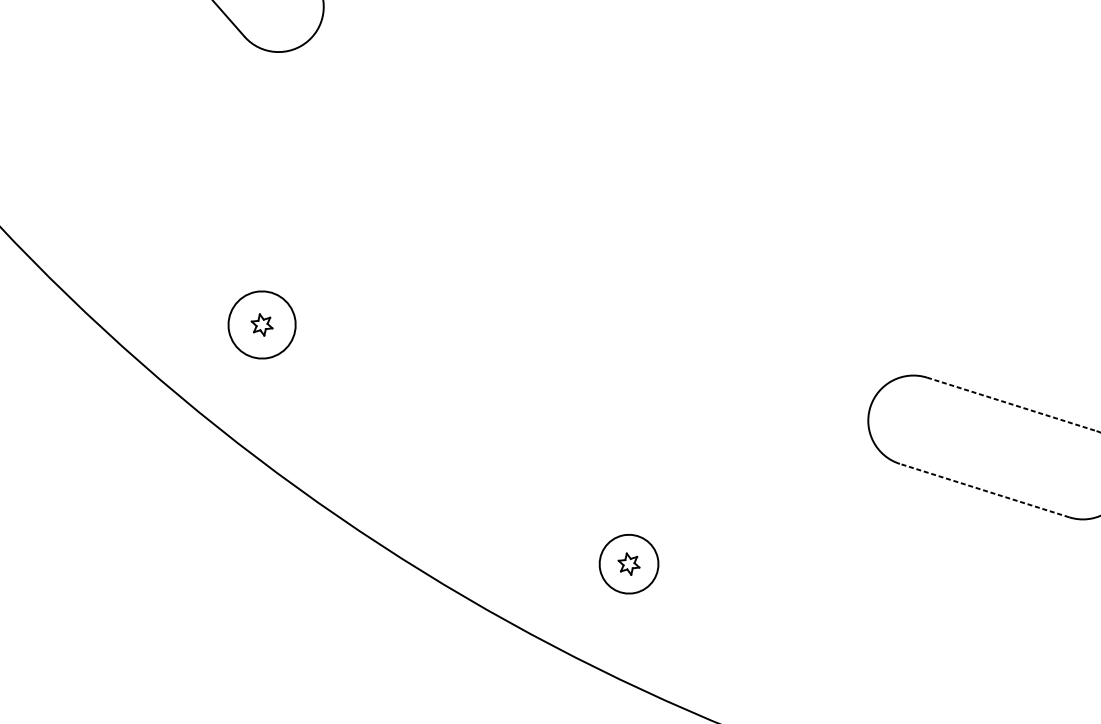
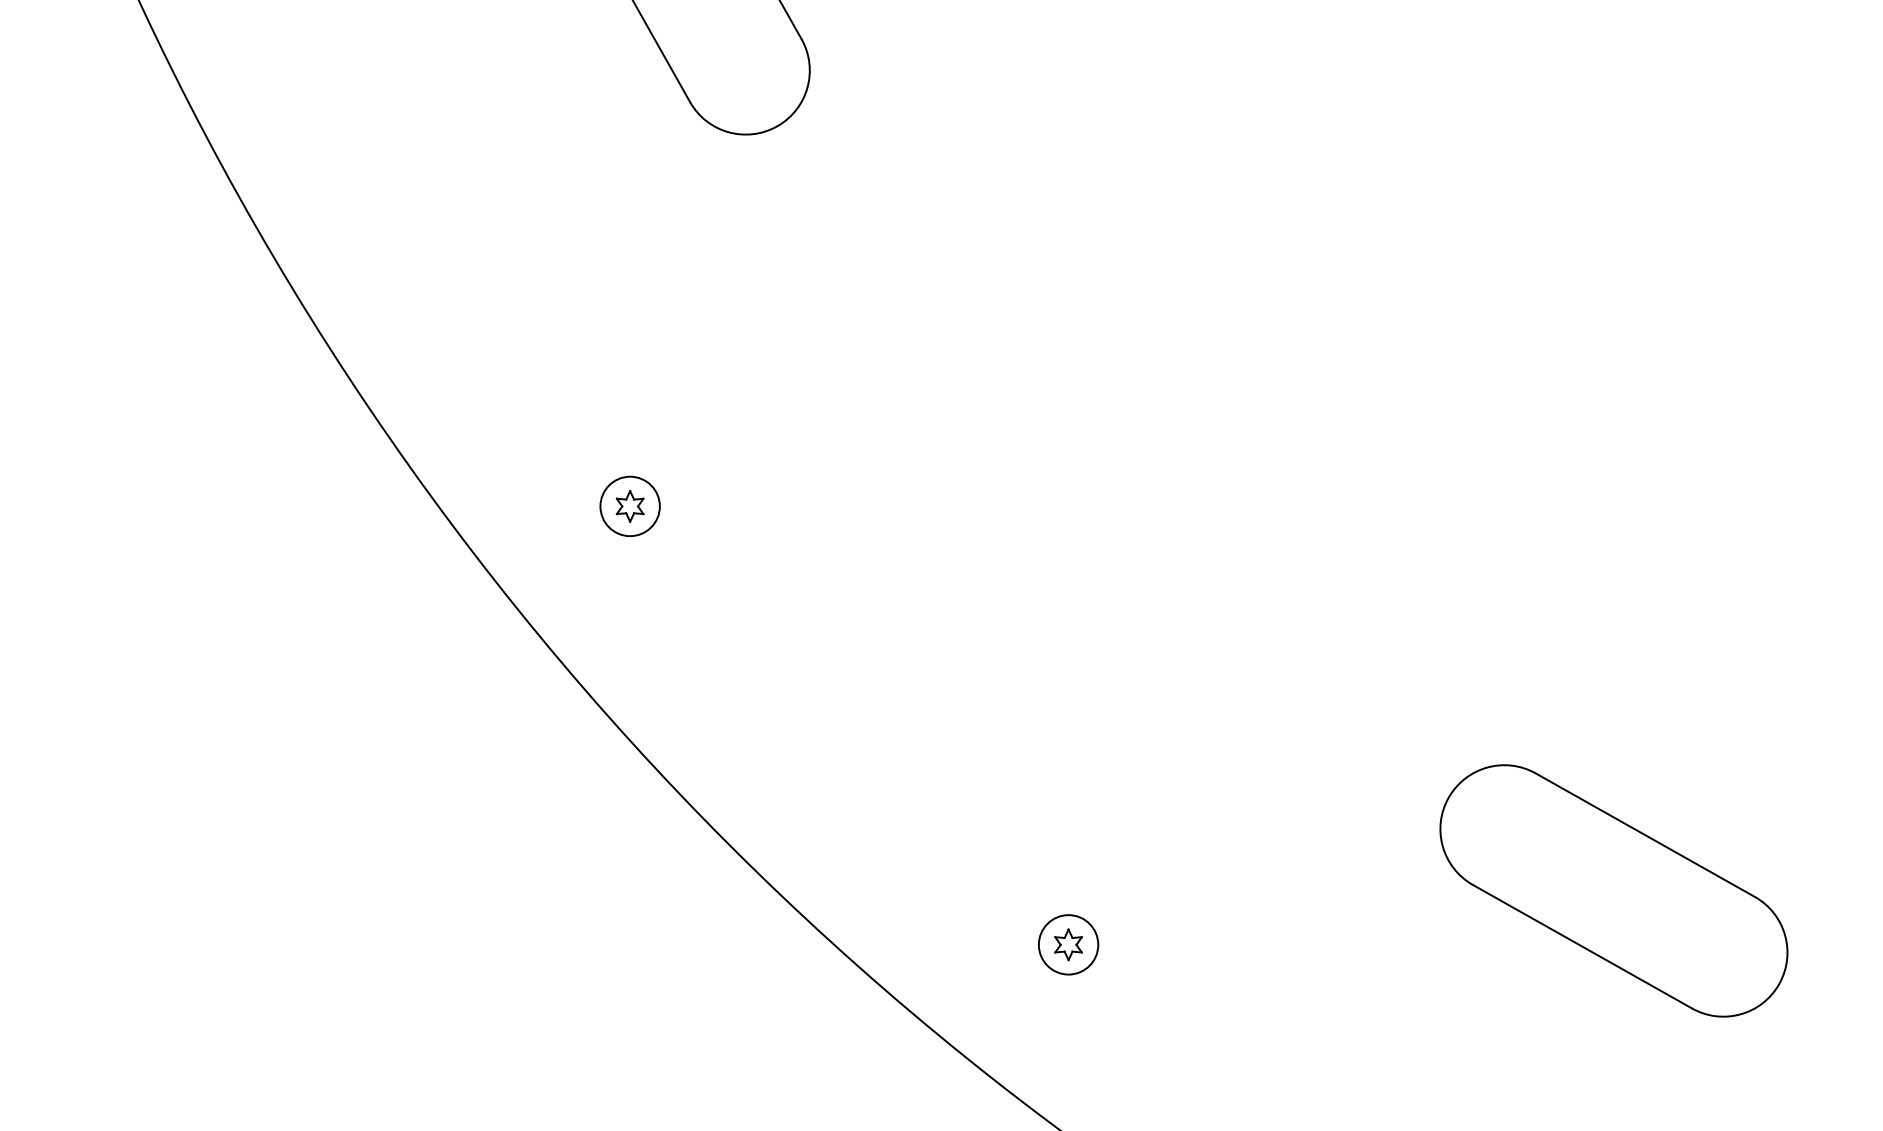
circle: (261, 325) -> (629, 506), size x0.62
line: (1011, 404) -> (1645, 835), dashed -> solid
line: (984, 490) -> (1582, 946), dashed -> solid
circle: (628, 563) -> (1068, 944), size x0.71

